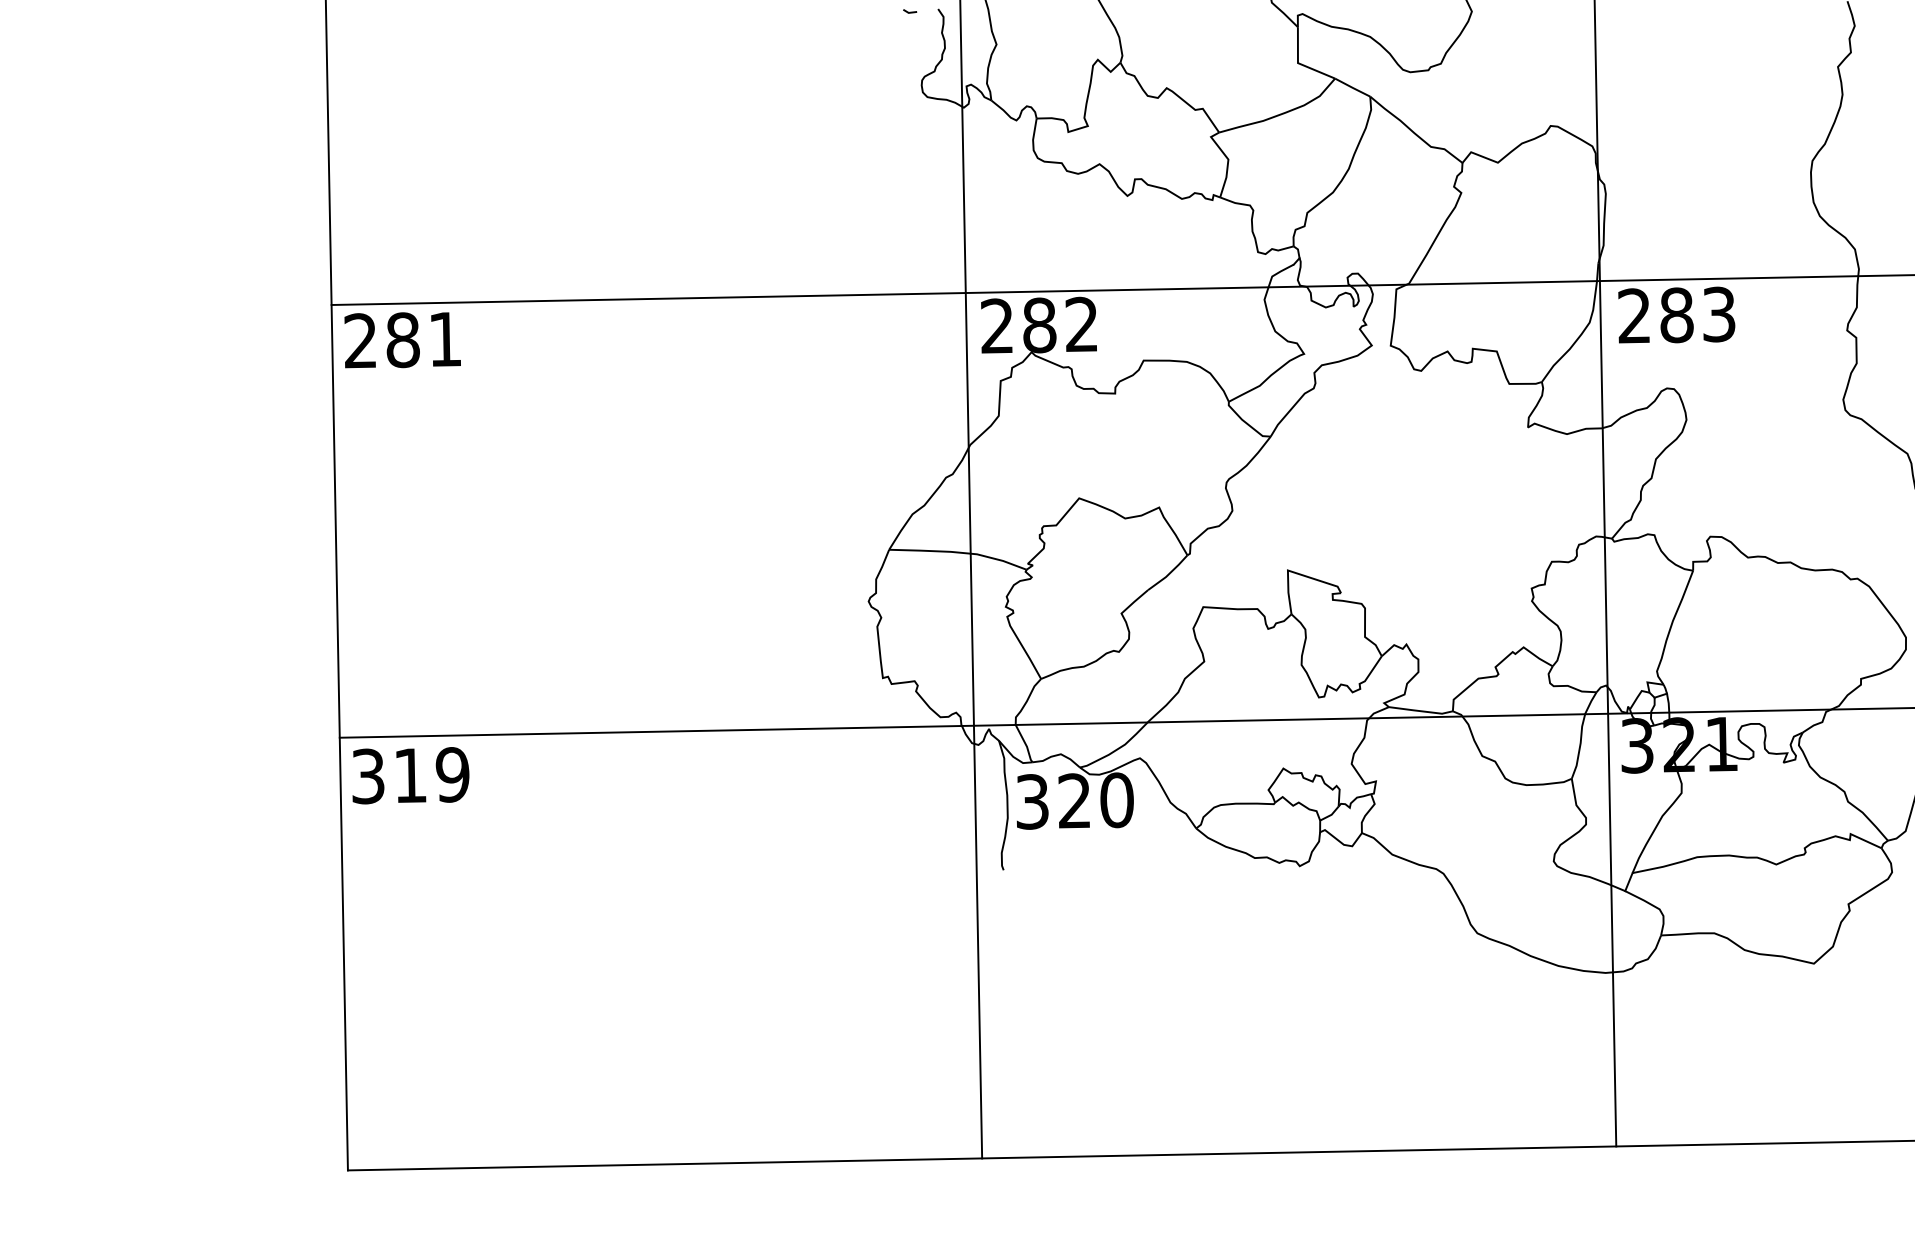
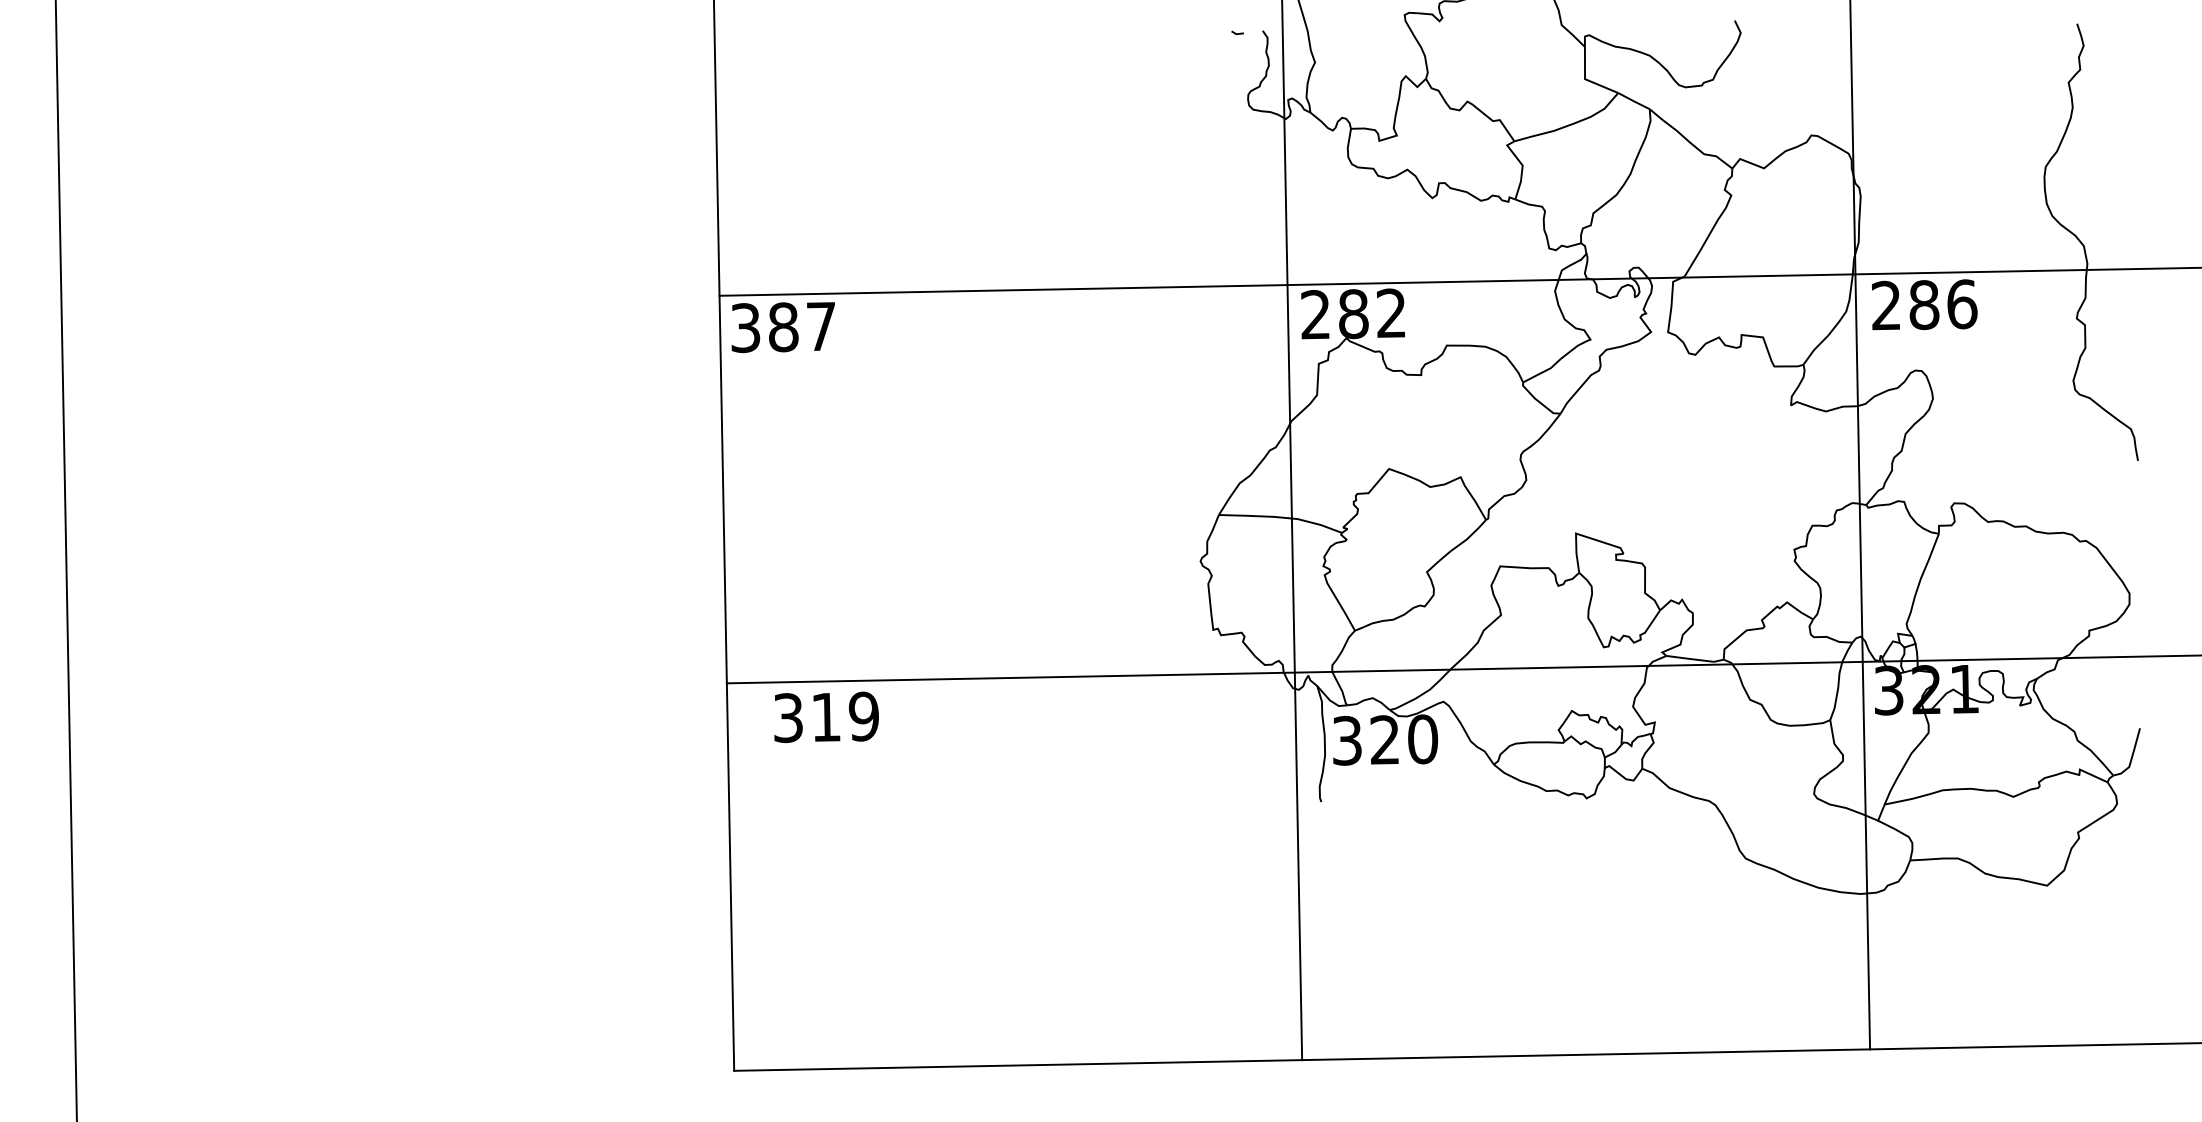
text: (1719, 314) -> (1962, 304), 283 -> 286
text: (403, 340) -> (783, 327), 281 -> 387
text: (410, 775) -> (826, 717), moved

